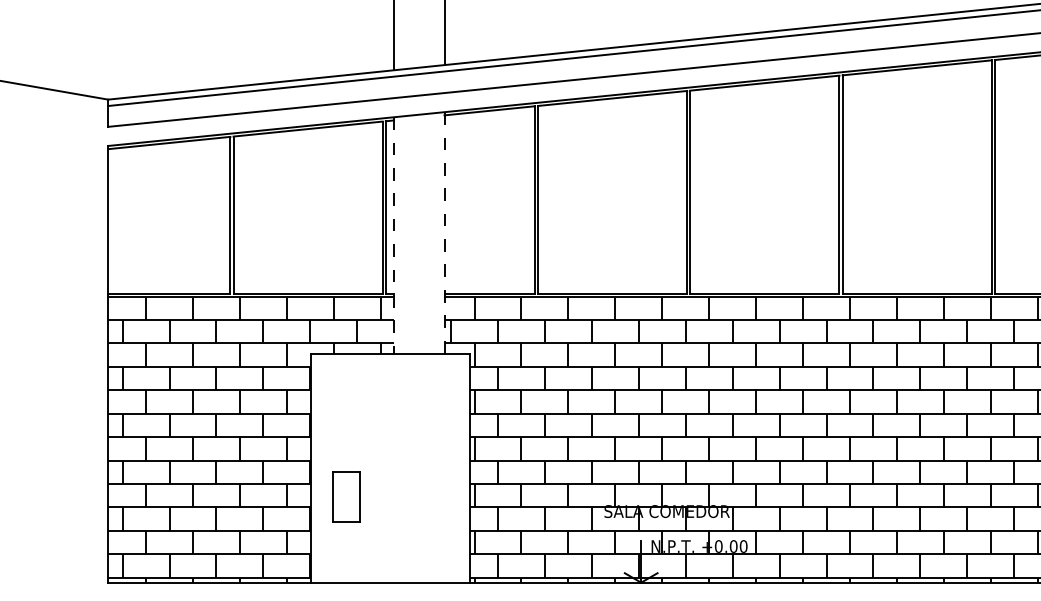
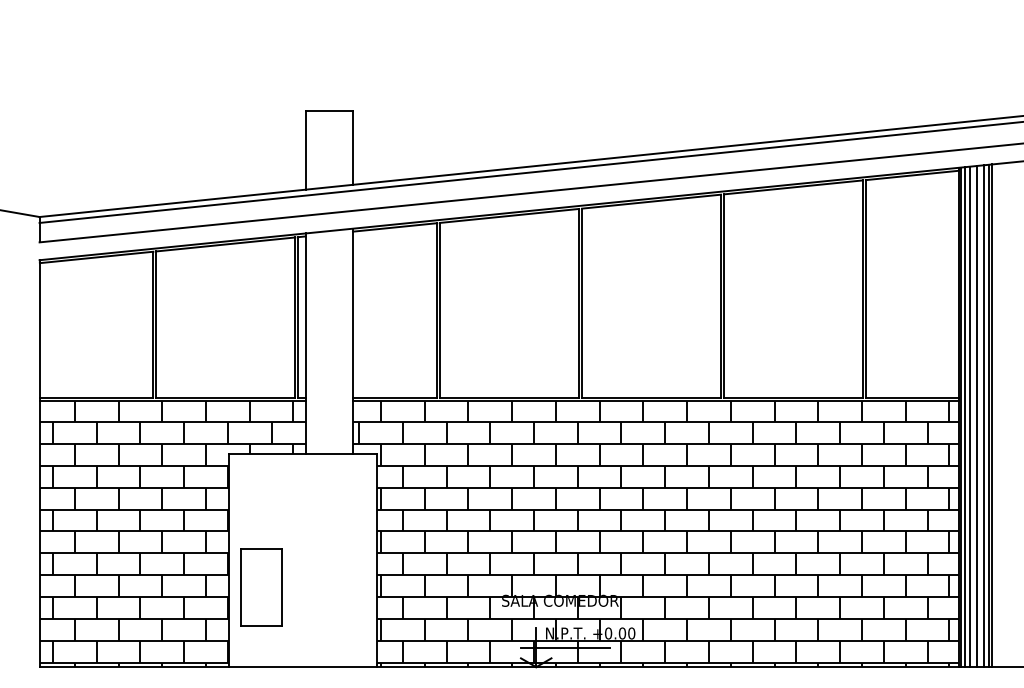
line: (444, 233) -> (352, 341), dashed -> solid
line: (393, 236) -> (305, 344), dashed -> solid
part: (346, 497) -> (261, 587), size x1.67
line: (672, 561) -> (565, 647), added

